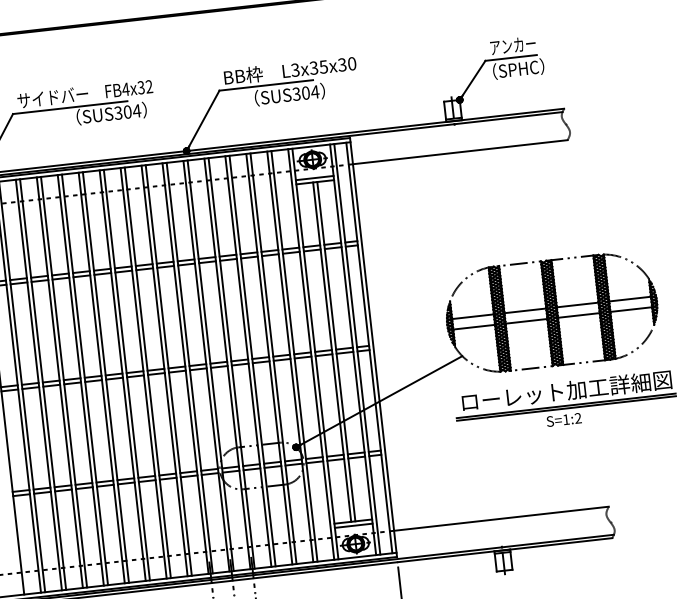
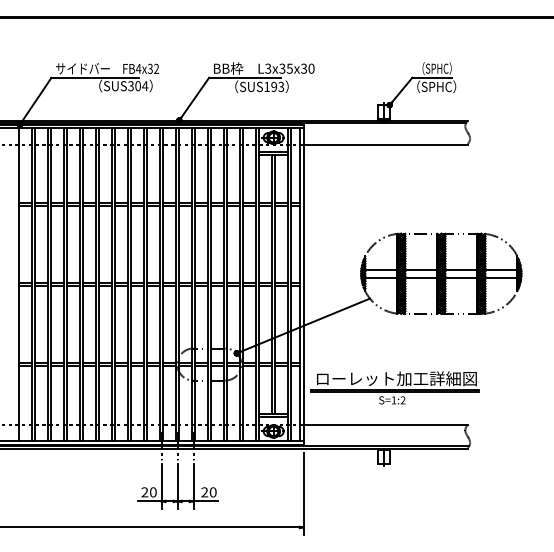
text: (513, 45) -> (434, 68), アンカー -> （SPHC）
text: (306, 92) -> (274, 86), SUS304 -> SUS193
part: (565, 402) -> (394, 387), moved

